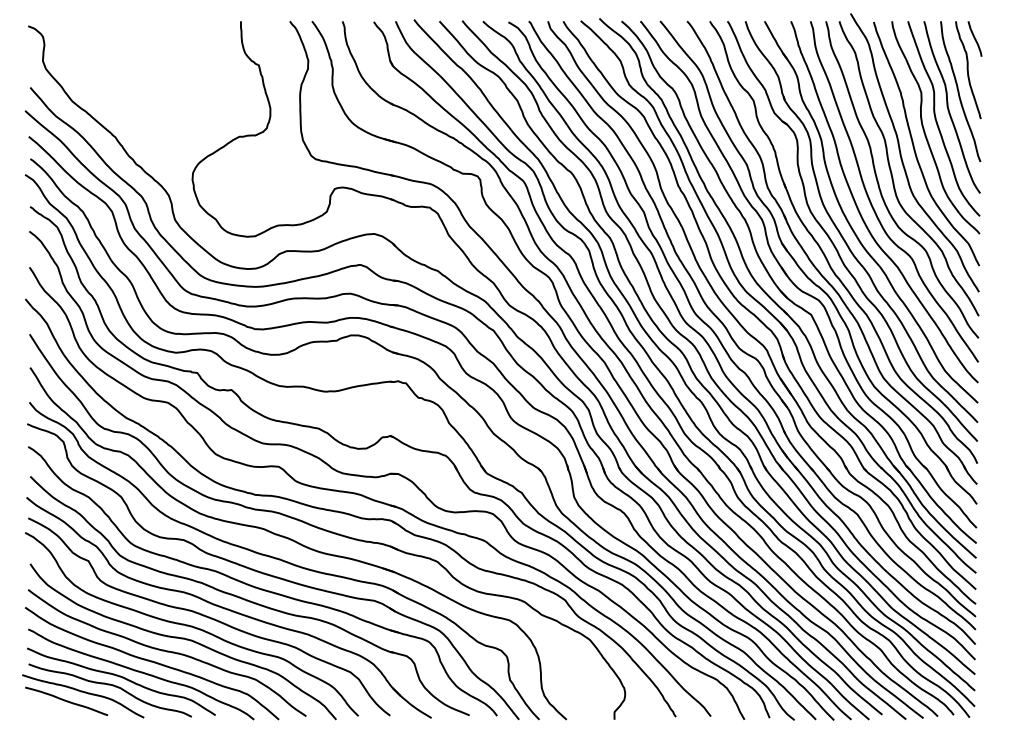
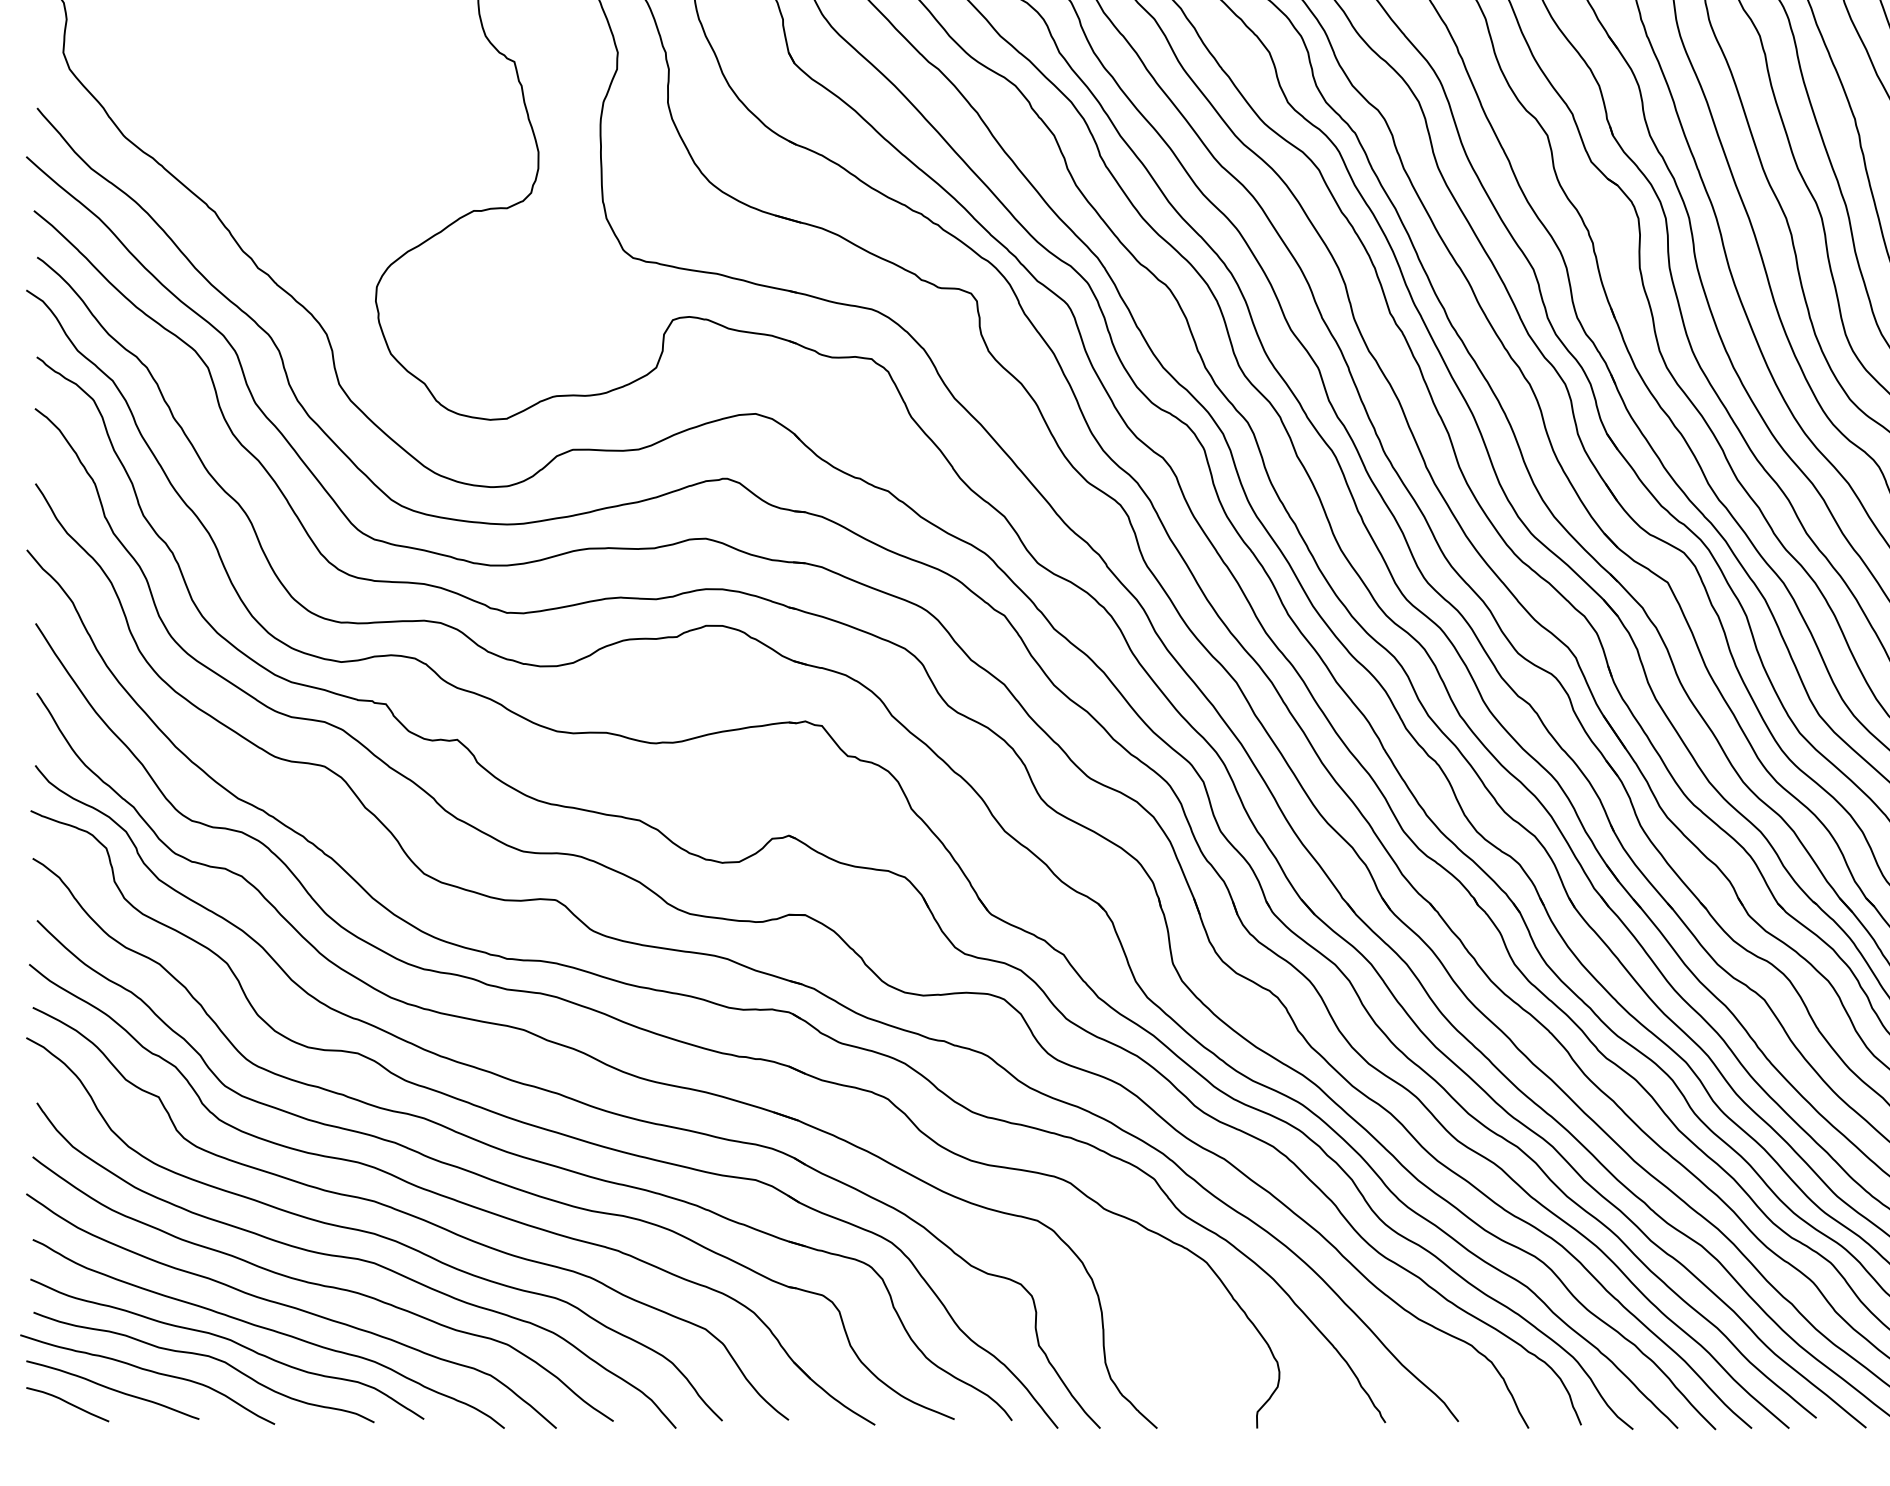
curve: (44, 708) -> (66, 1404), added

